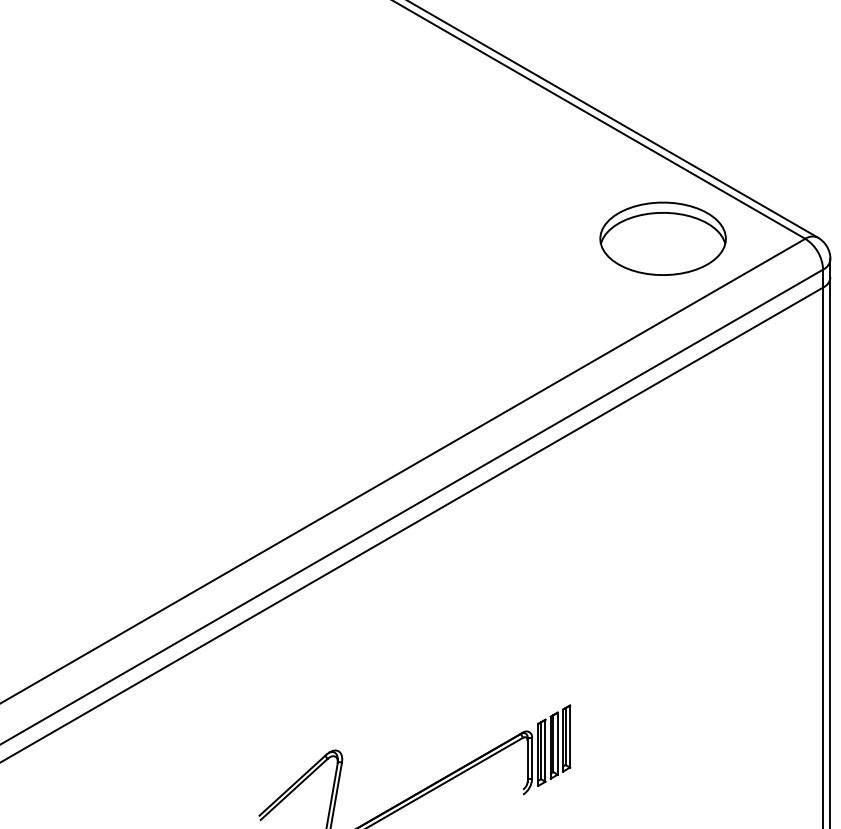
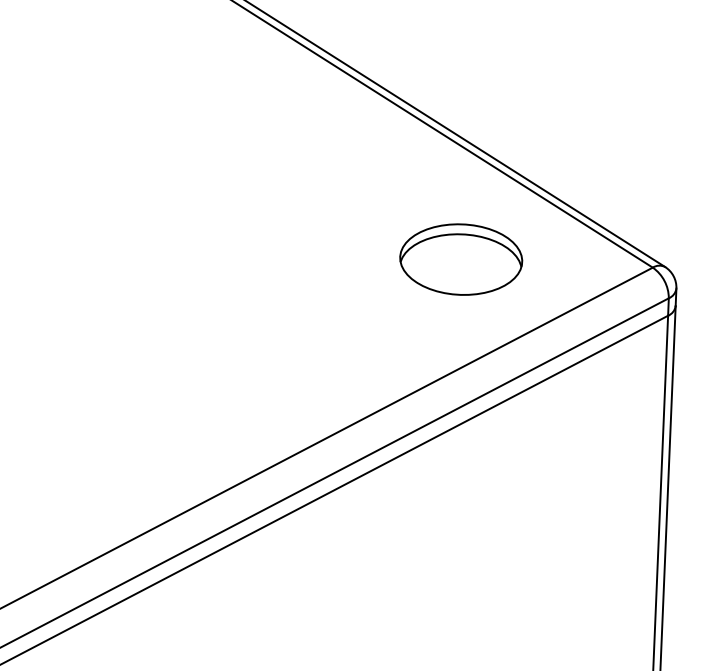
part: (662, 238) -> (460, 259), moved

